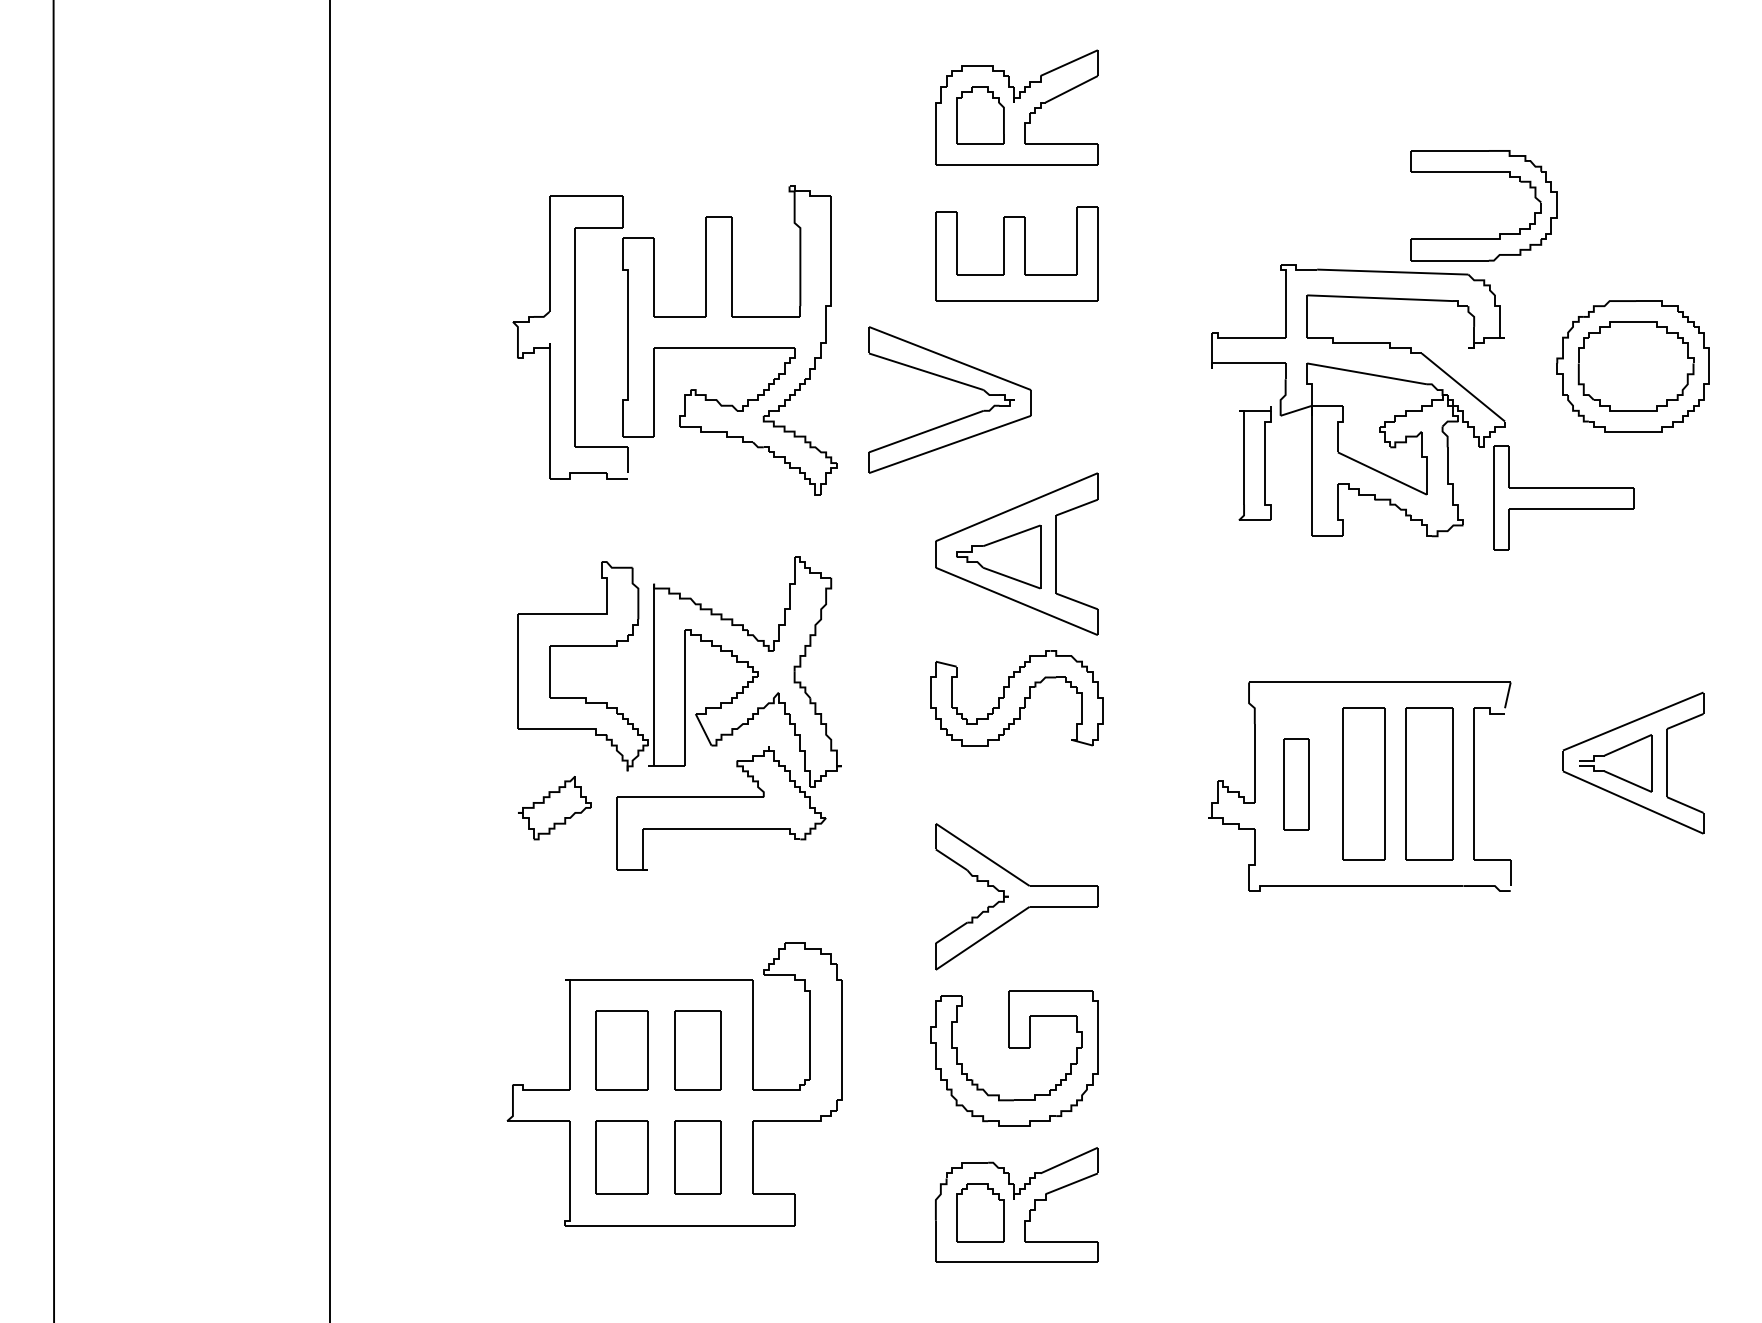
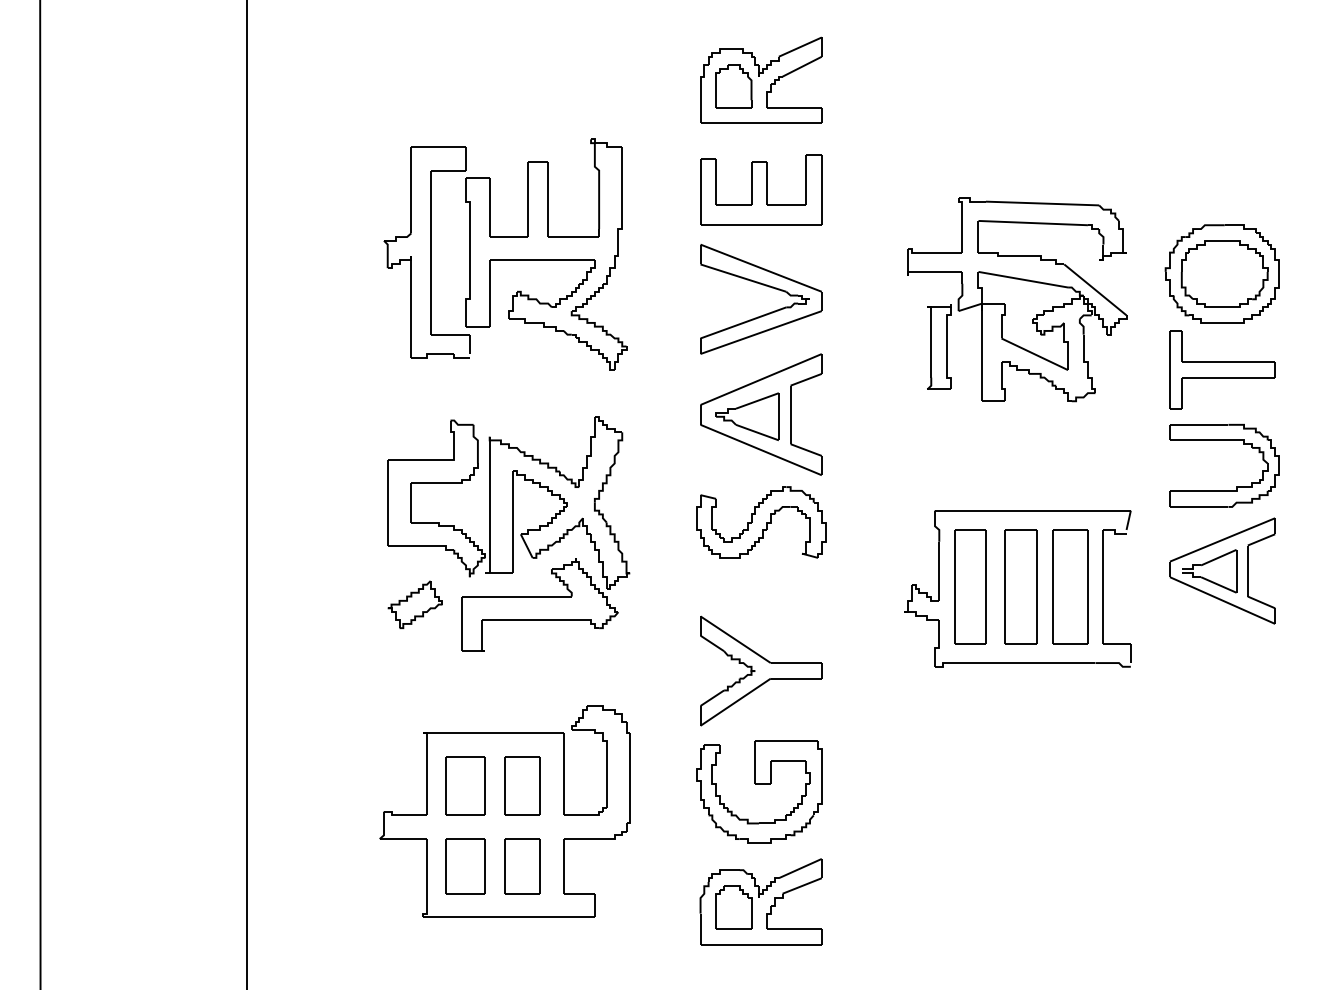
part: (1499, 233) -> (1236, 486), moved
part: (955, 382) -> (765, 286), moved
part: (1563, 497) -> (1222, 369), moved
part: (1296, 783) -> (970, 586), size x1.67

